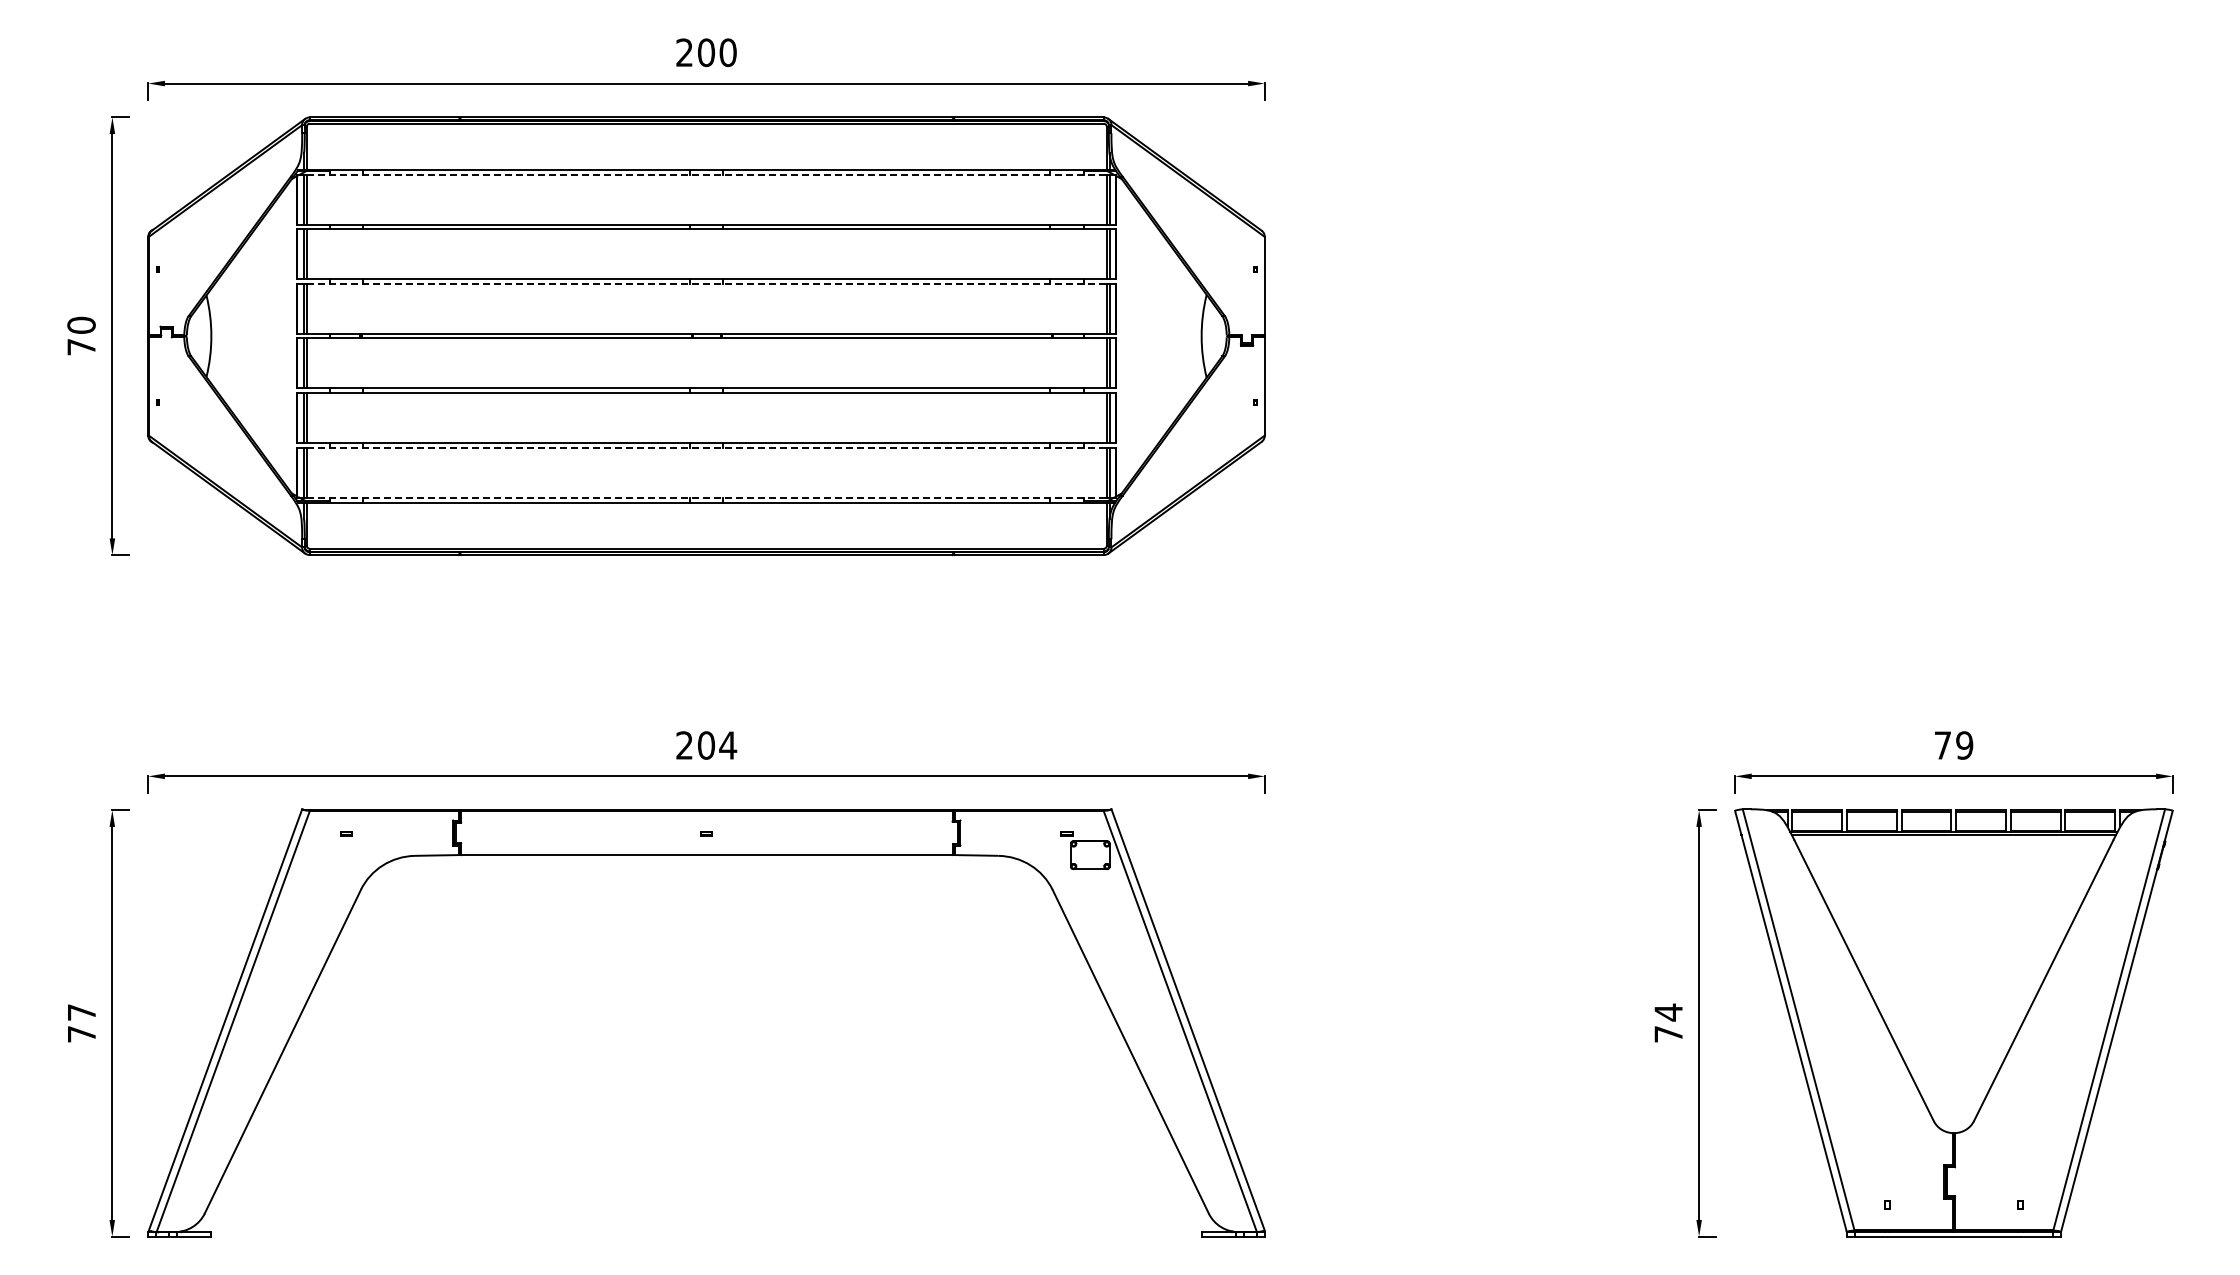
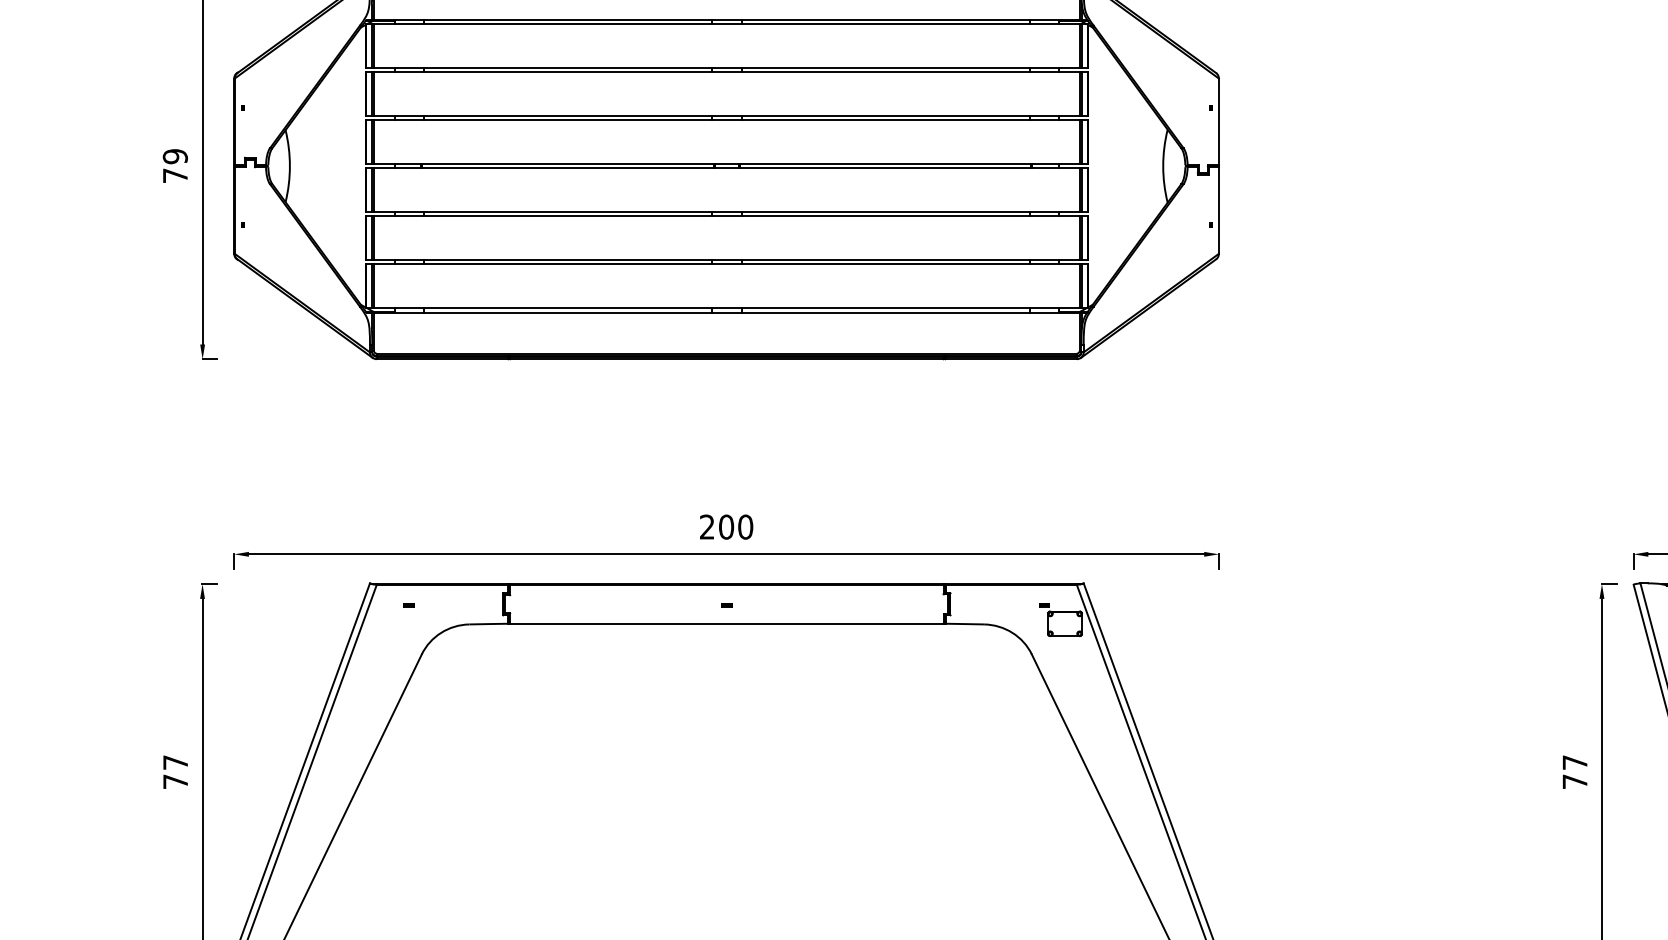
line: (707, 174) -> (727, 23), dashed -> solid
line: (707, 283) -> (727, 119), dashed -> solid
text: (81, 325) -> (175, 156), 70 -> 79
line: (707, 447) -> (727, 264), dashed -> solid
line: (707, 497) -> (727, 308), dashed -> solid
text: (728, 745) -> (745, 527), 204 -> 200
text: (1668, 1012) -> (1574, 762), 74 -> 77

